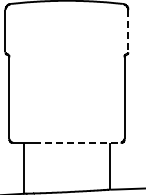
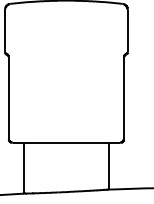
line: (127, 31) -> (127, 31), dashed -> solid
line: (77, 142) -> (77, 142), dashed -> solid

